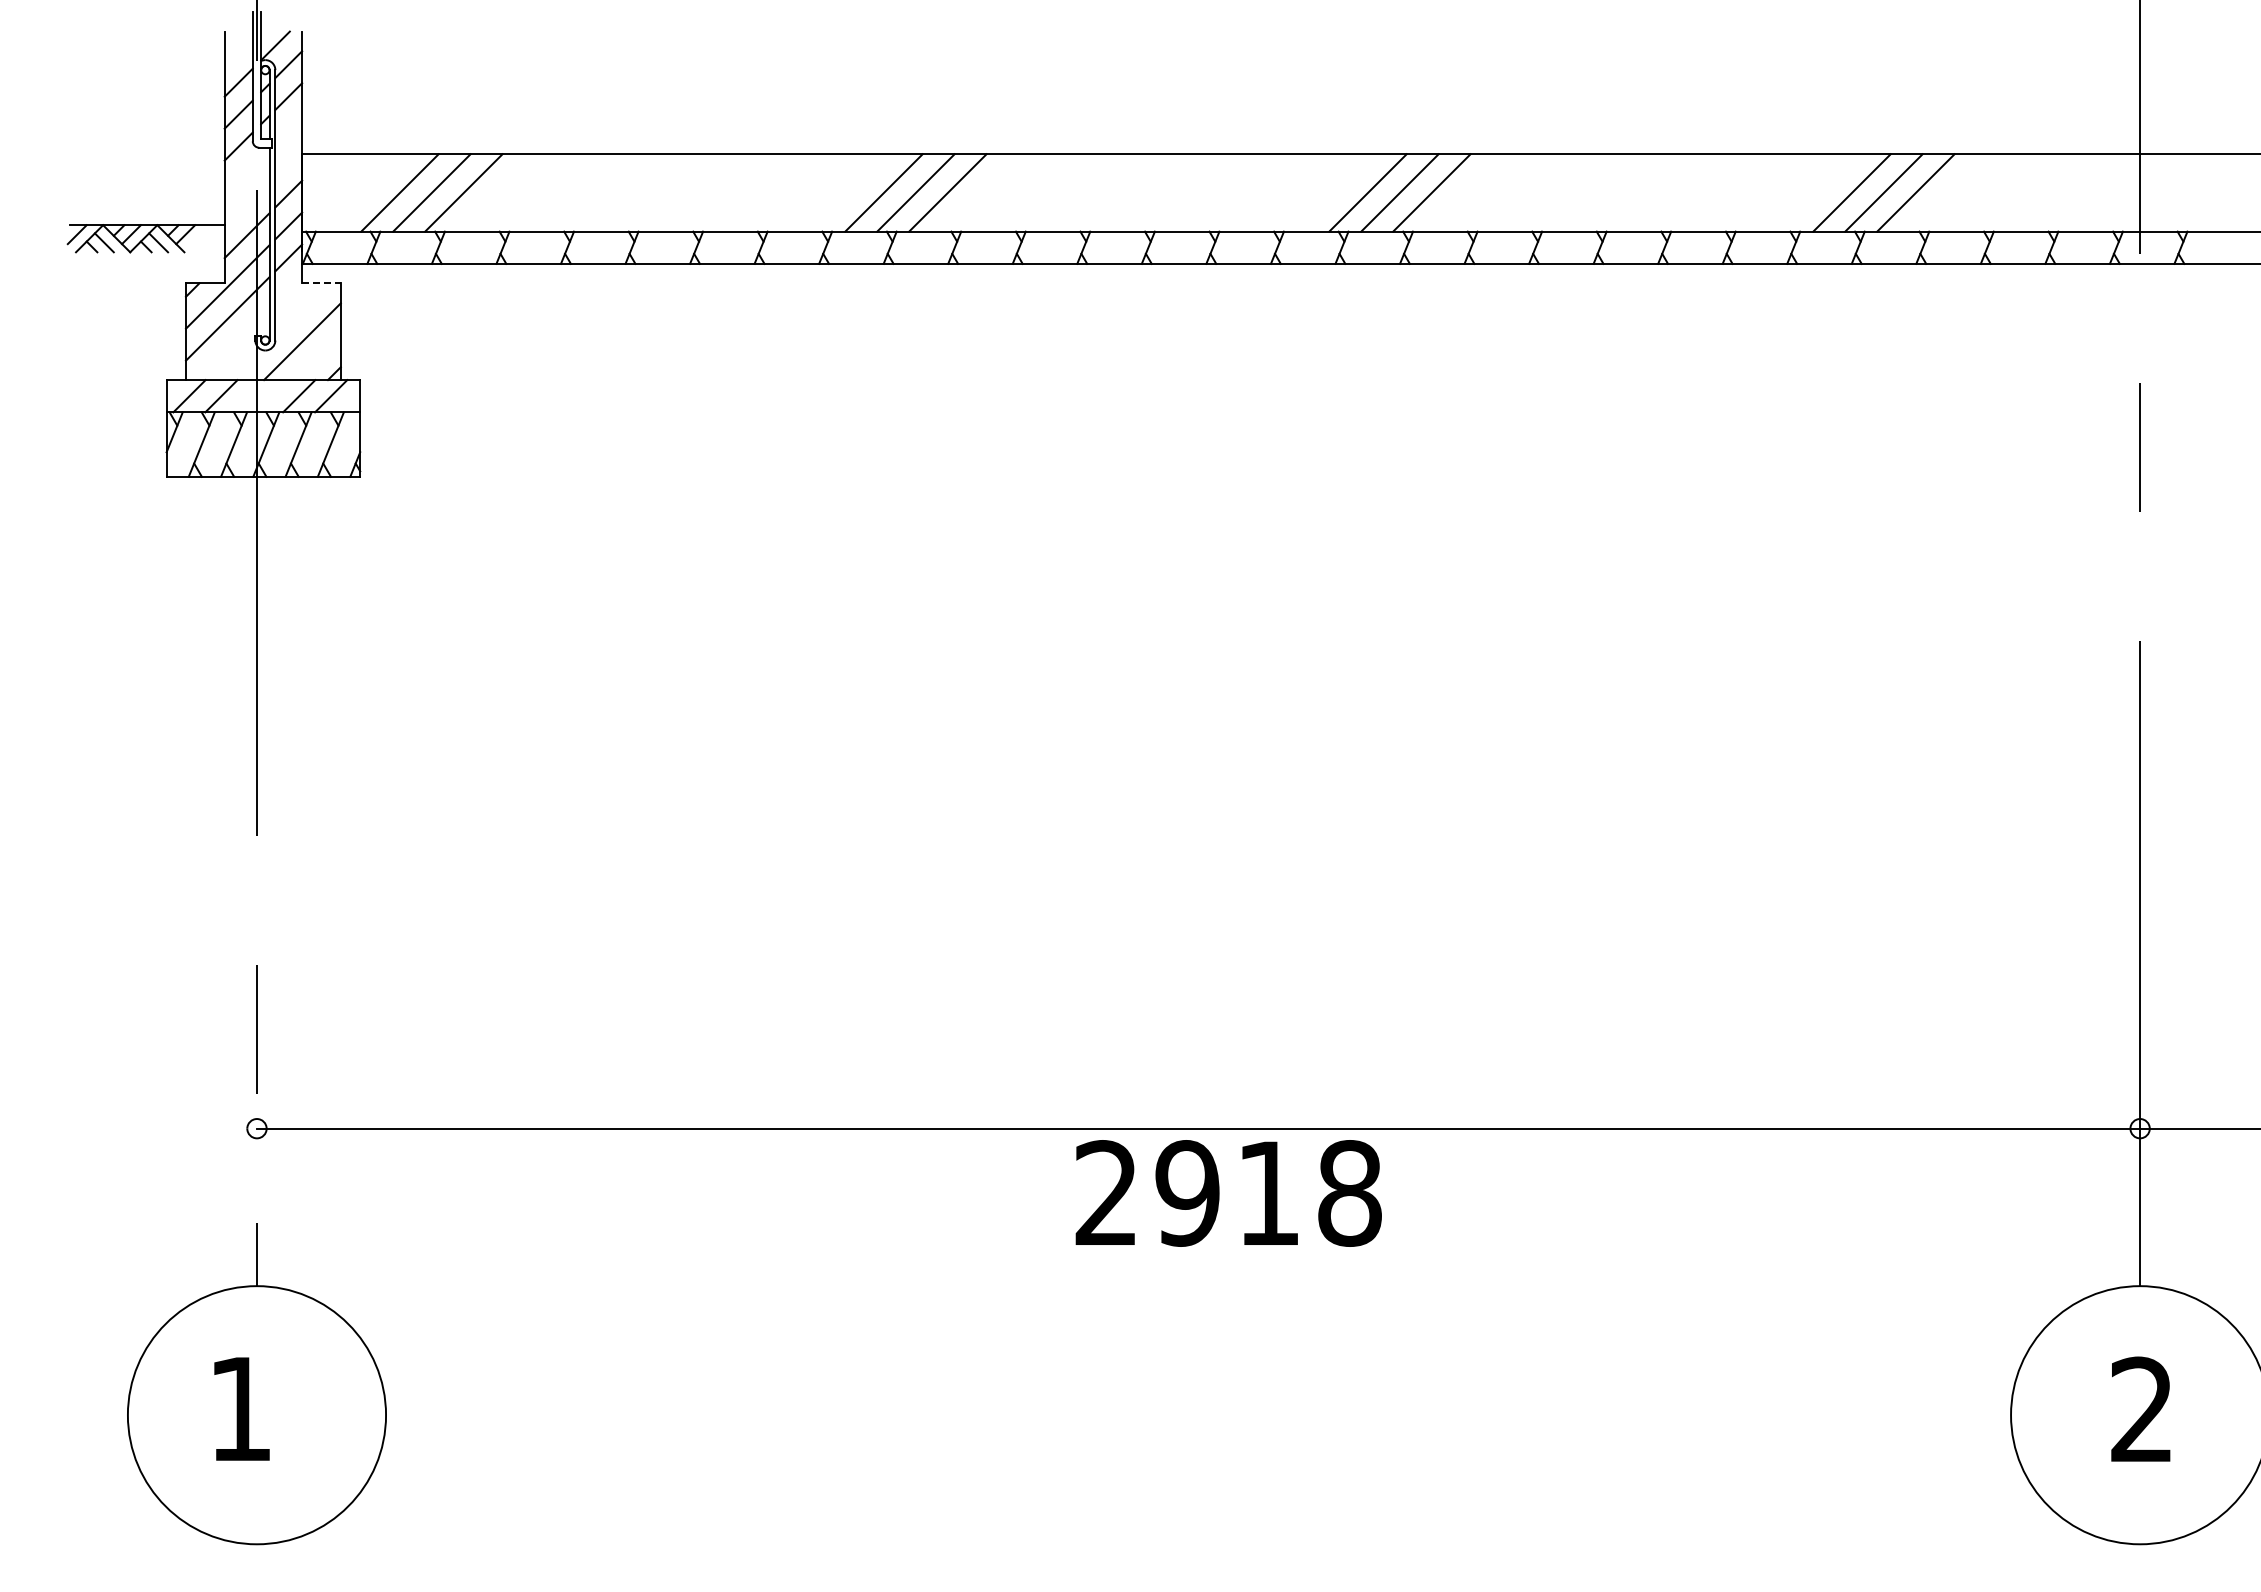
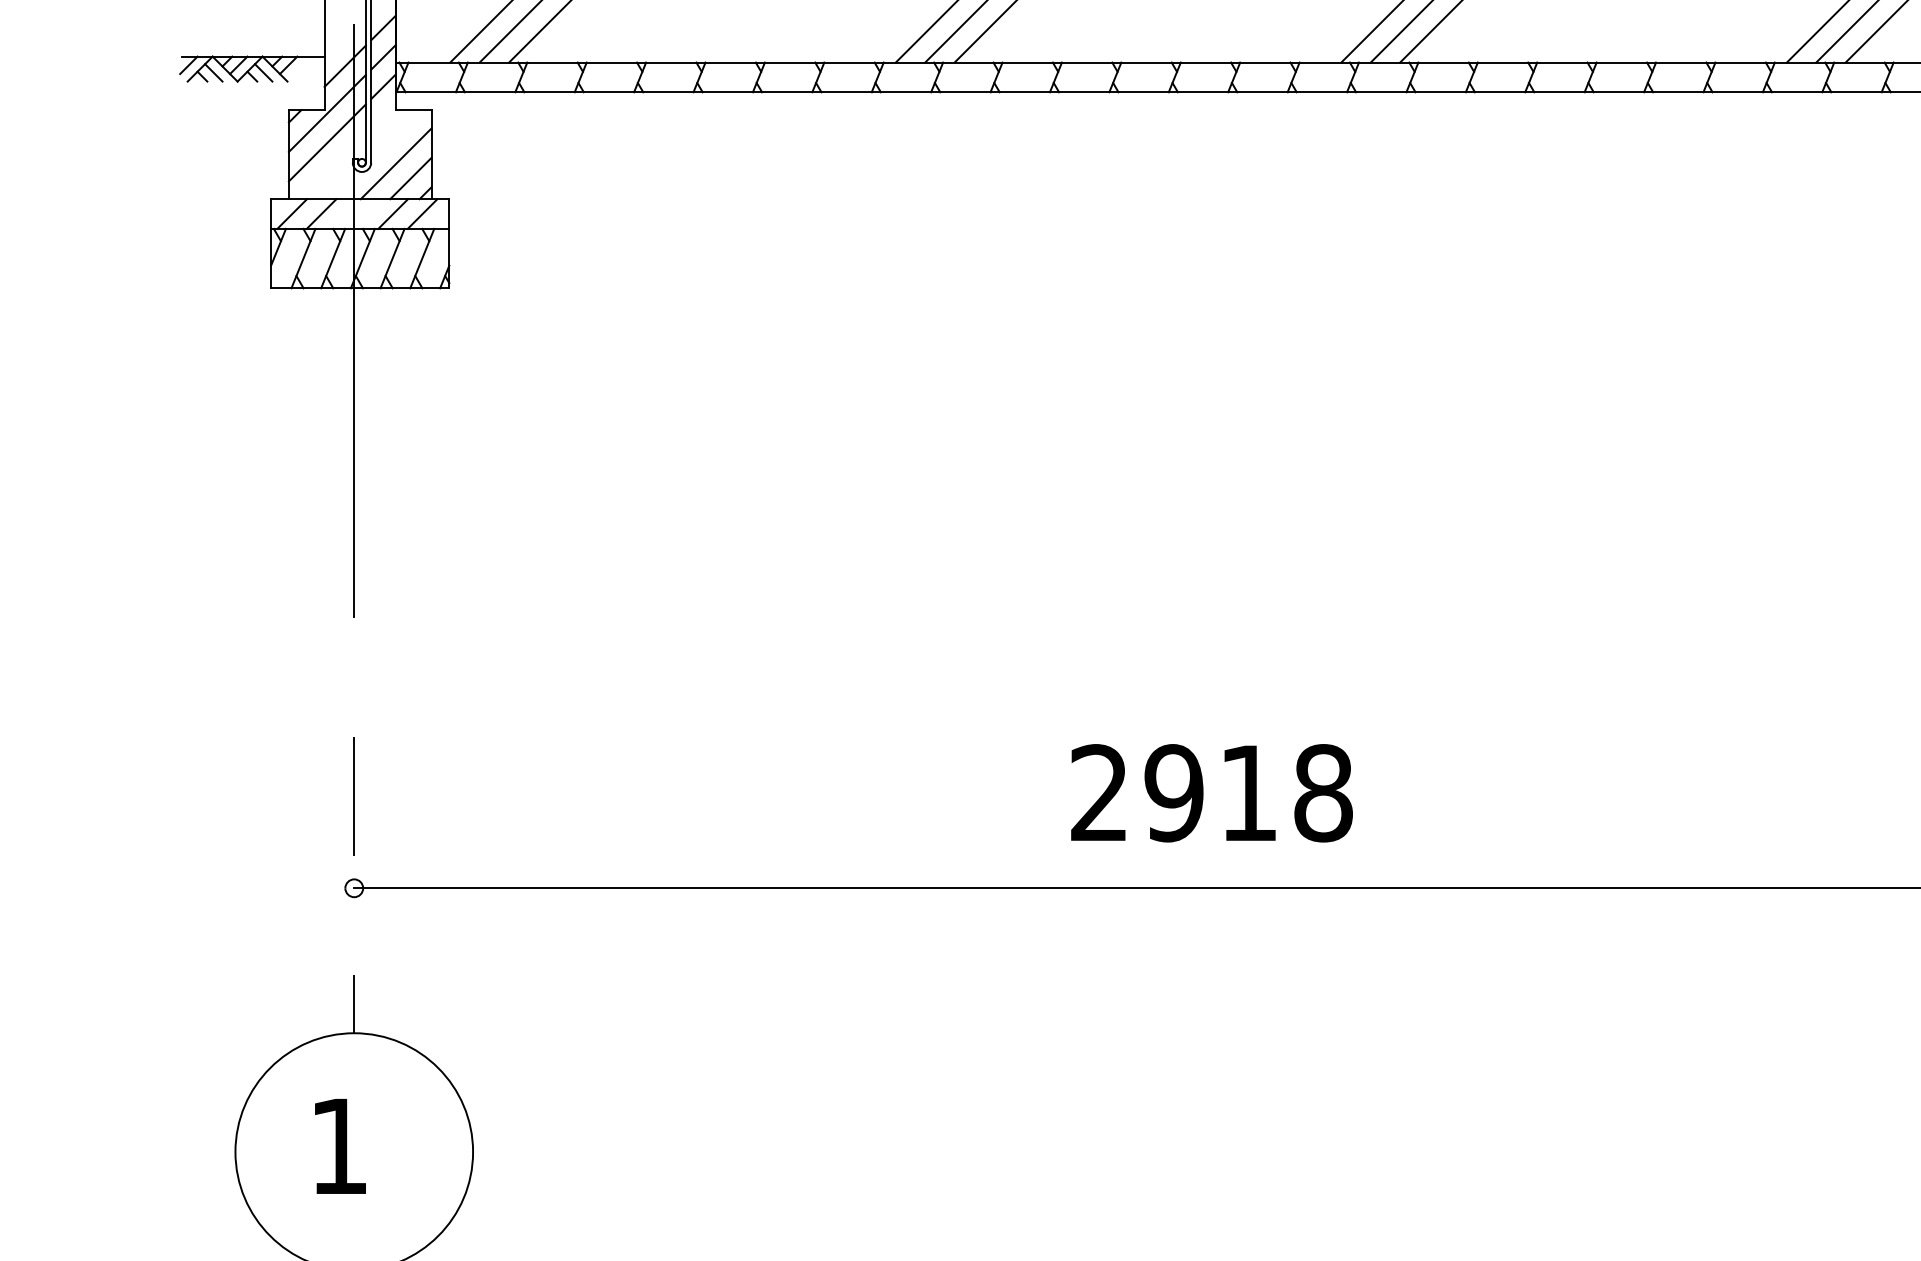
line: (322, 283) -> (414, 110), dashed -> solid
line: (318, 357) -> (410, 178), added
text: (1228, 1193) -> (1211, 793), moved

